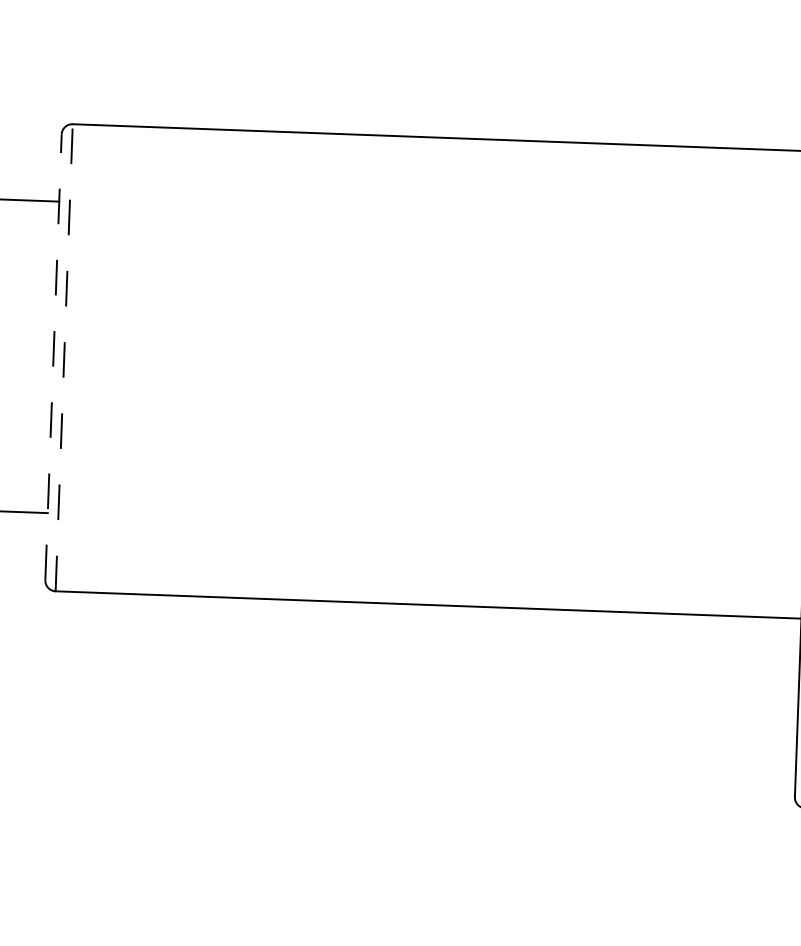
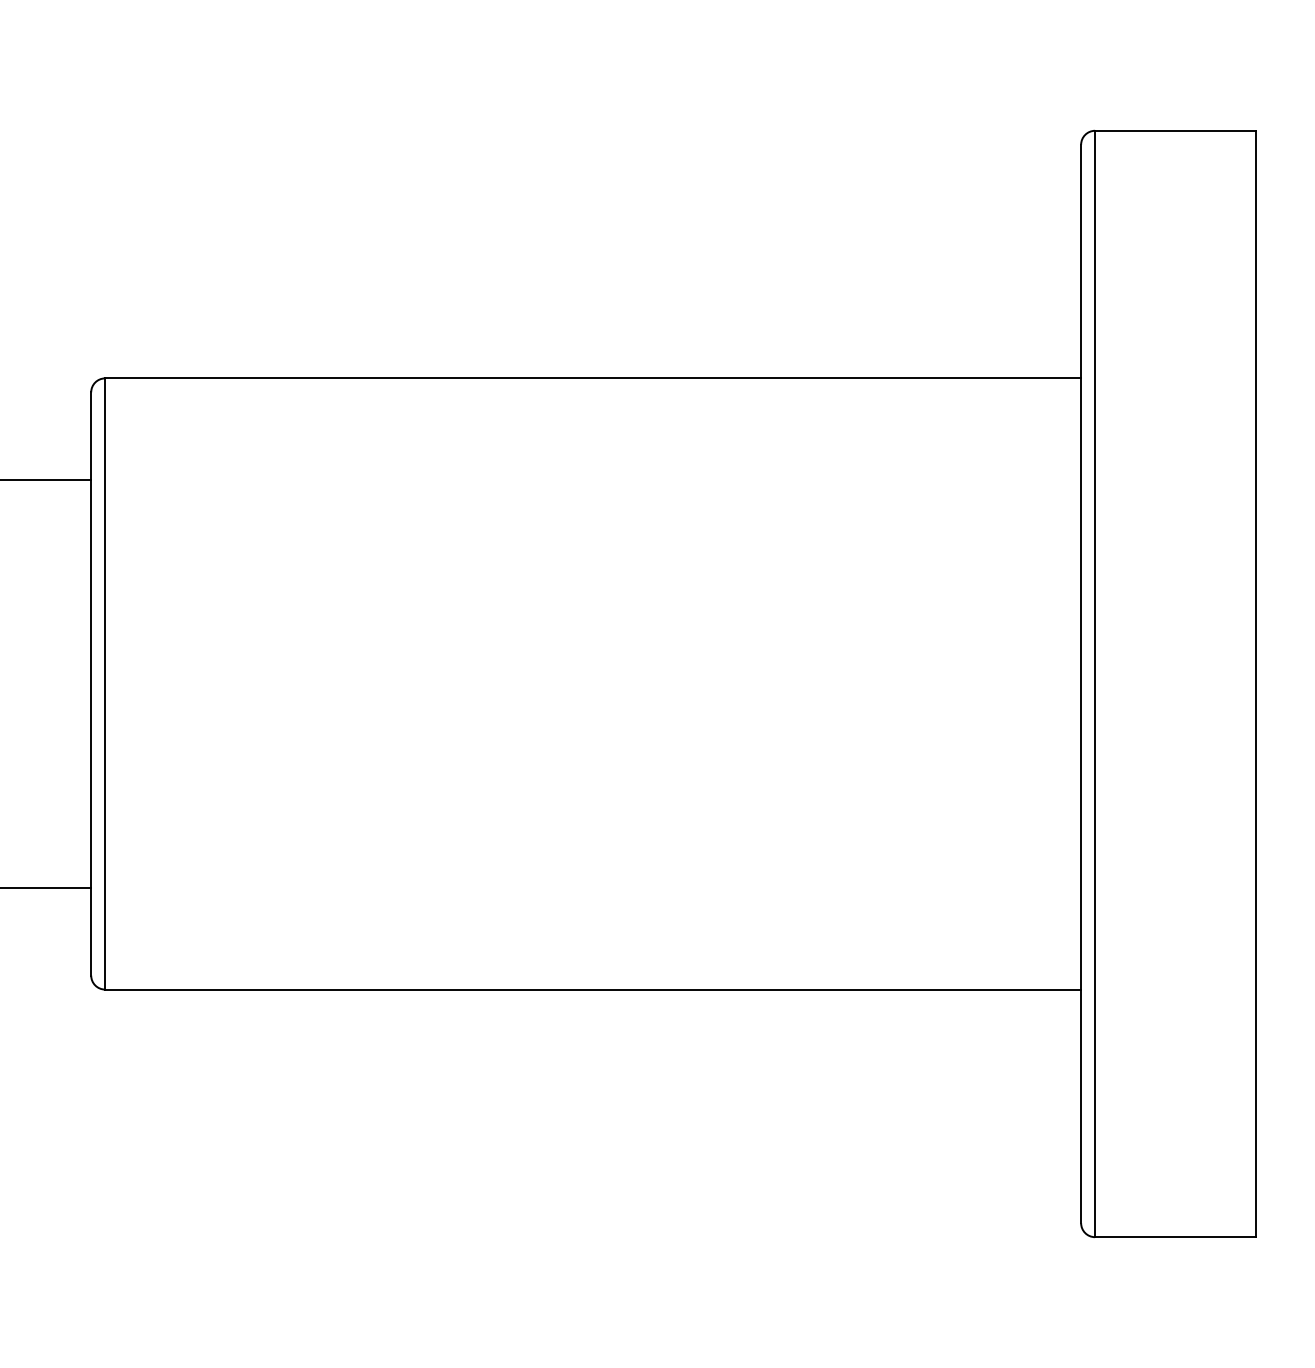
line: (53, 357) -> (91, 683), dashed -> solid
line: (64, 357) -> (105, 683), dashed -> solid

